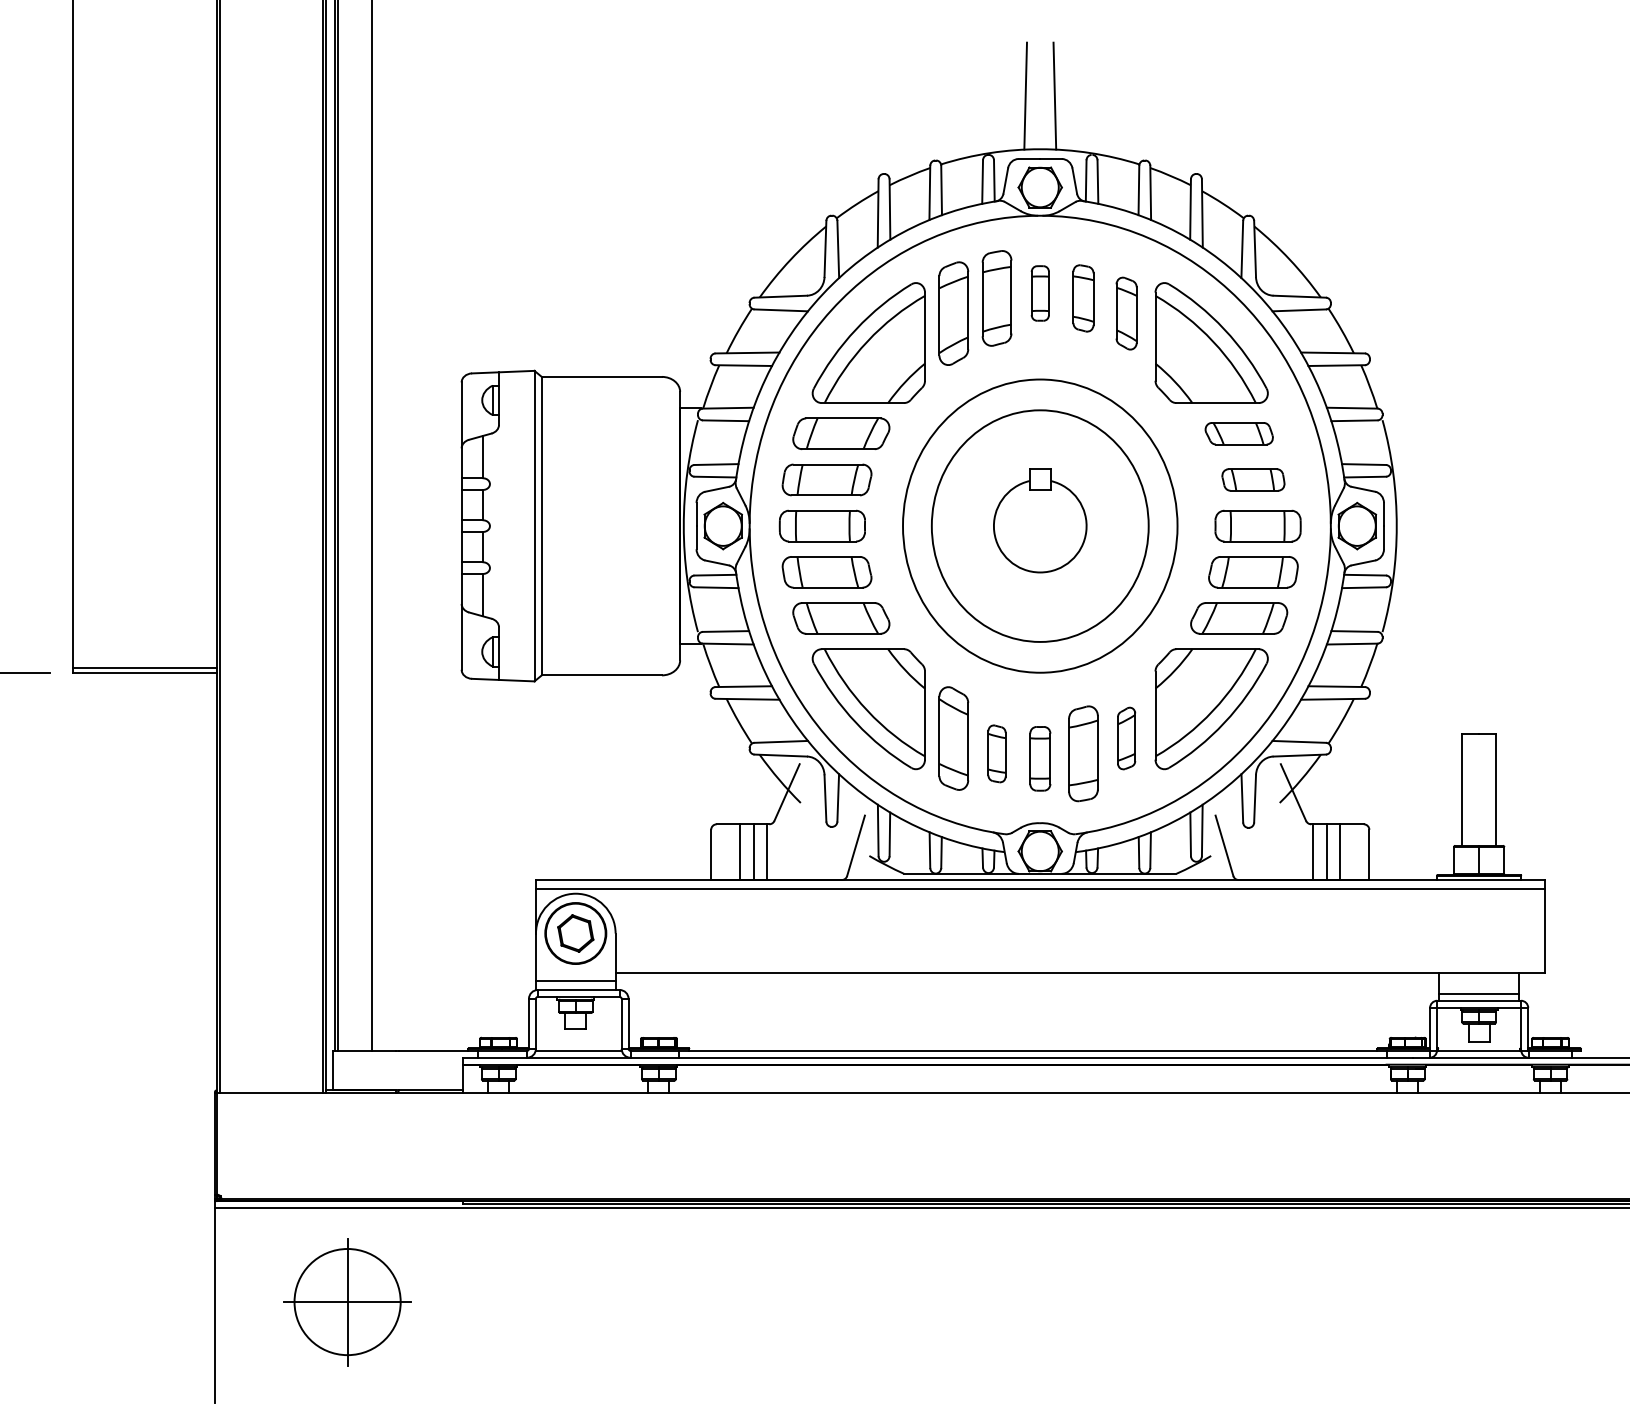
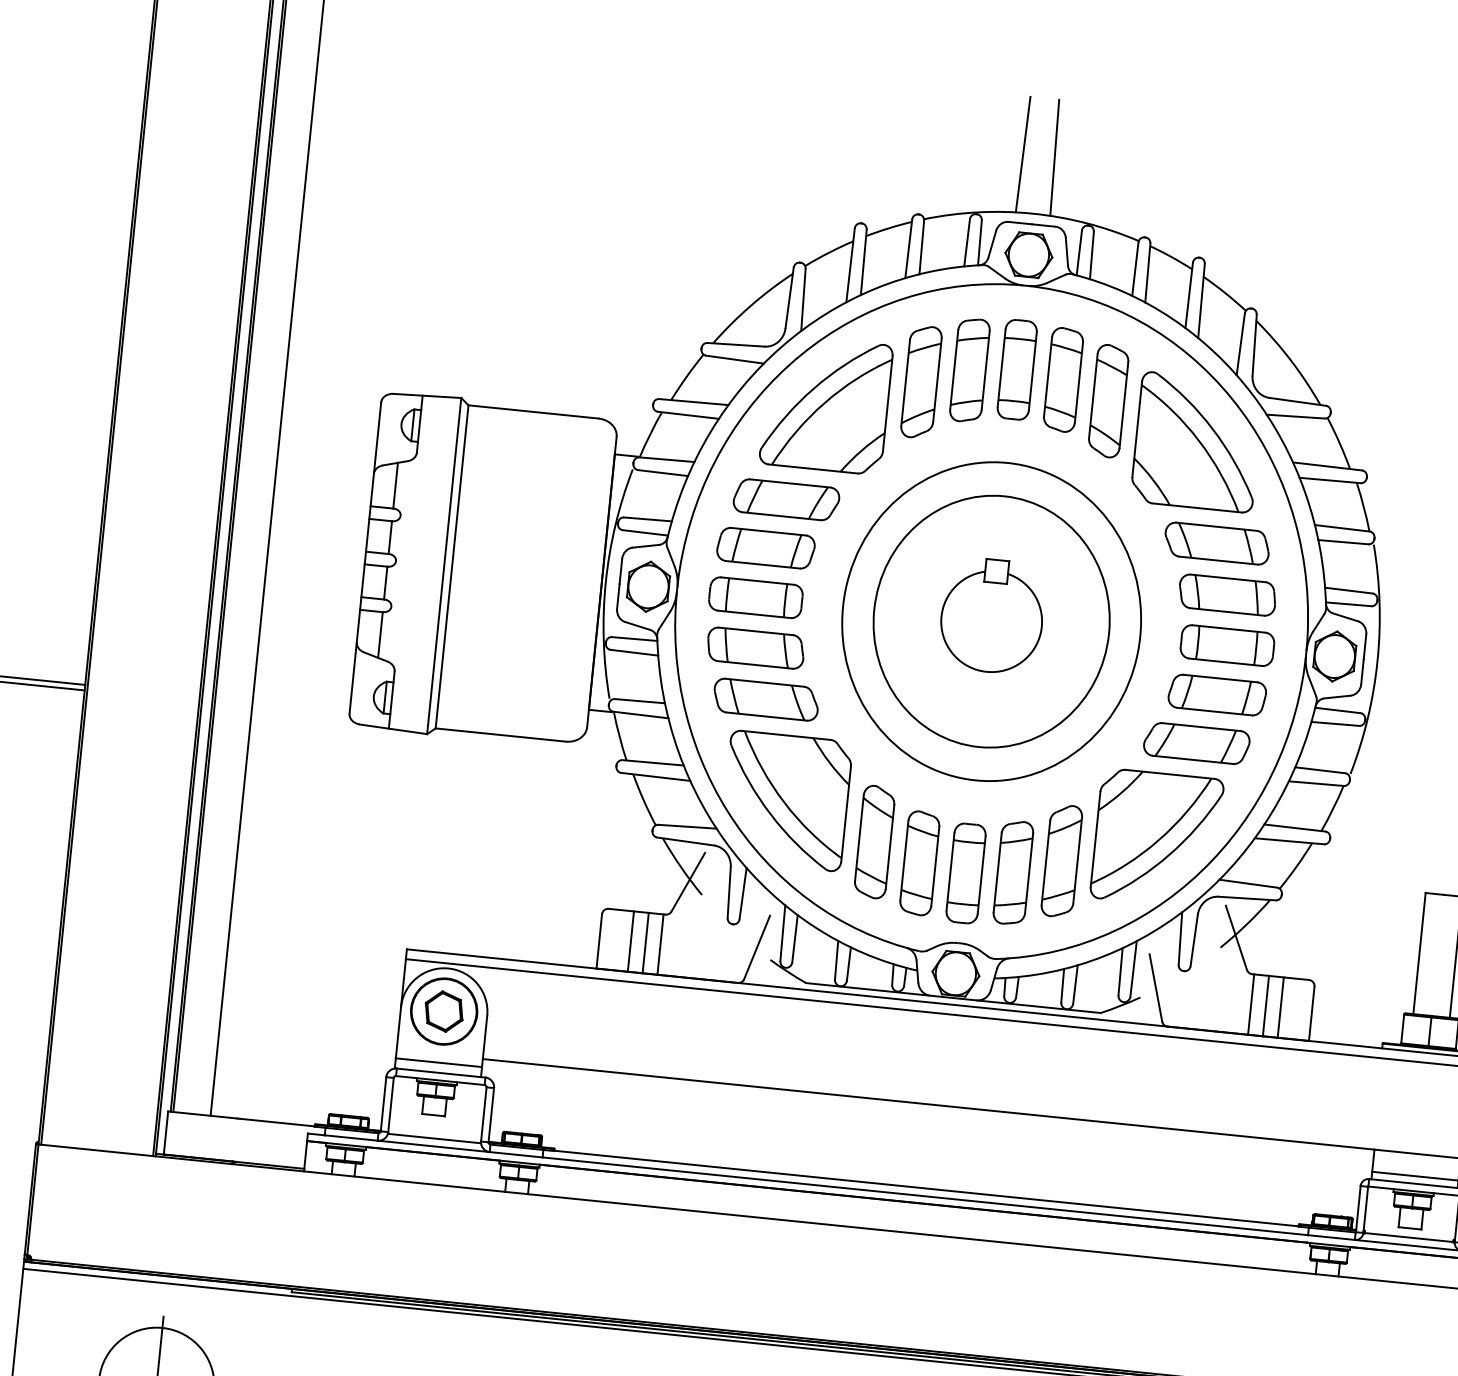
part: (1040, 293) -> (1017, 369), size x1.67
part: (1083, 298) -> (1063, 380), size x1.43
part: (1126, 313) -> (1108, 400), size x1.43
part: (1239, 433) -> (1217, 543), size x1.43
part: (1253, 479) -> (1227, 594), size x1.43
part: (1126, 738) -> (1061, 861), size x1.67
part: (996, 753) -> (919, 862), size x1.67
part: (1040, 758) -> (966, 873), size x1.43

